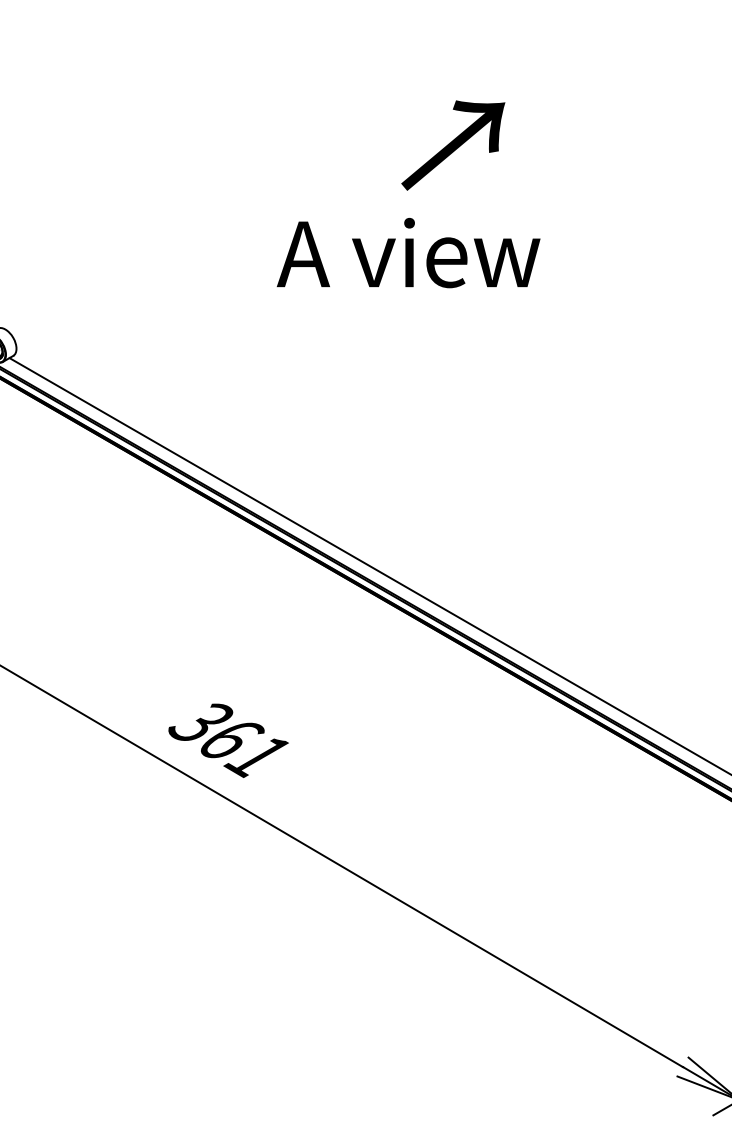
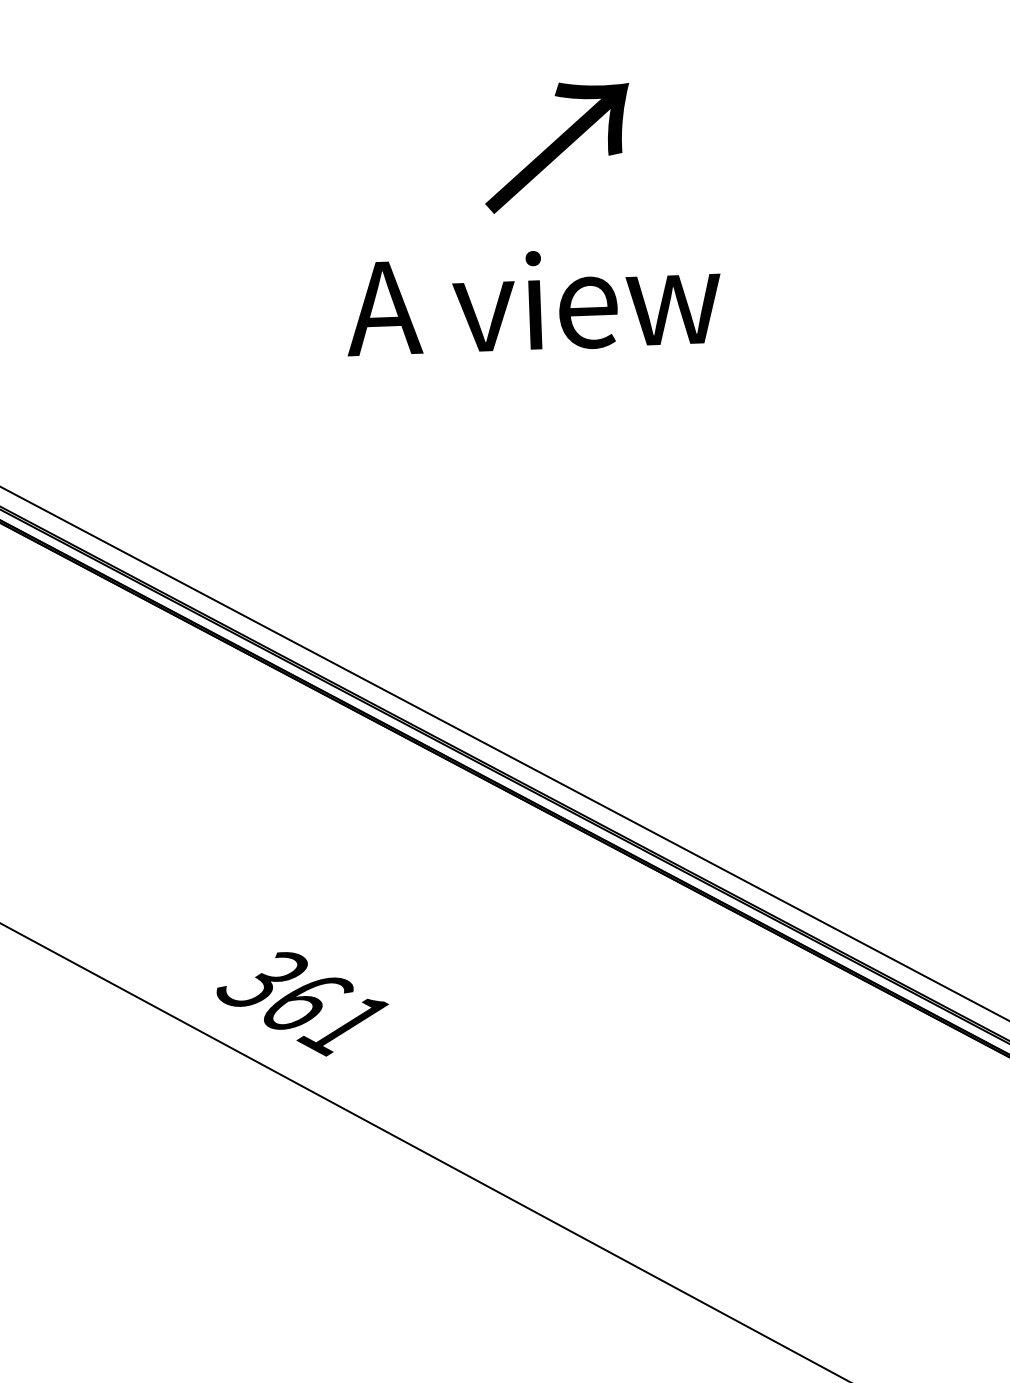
text: (453, 145) -> (557, 146), moved

